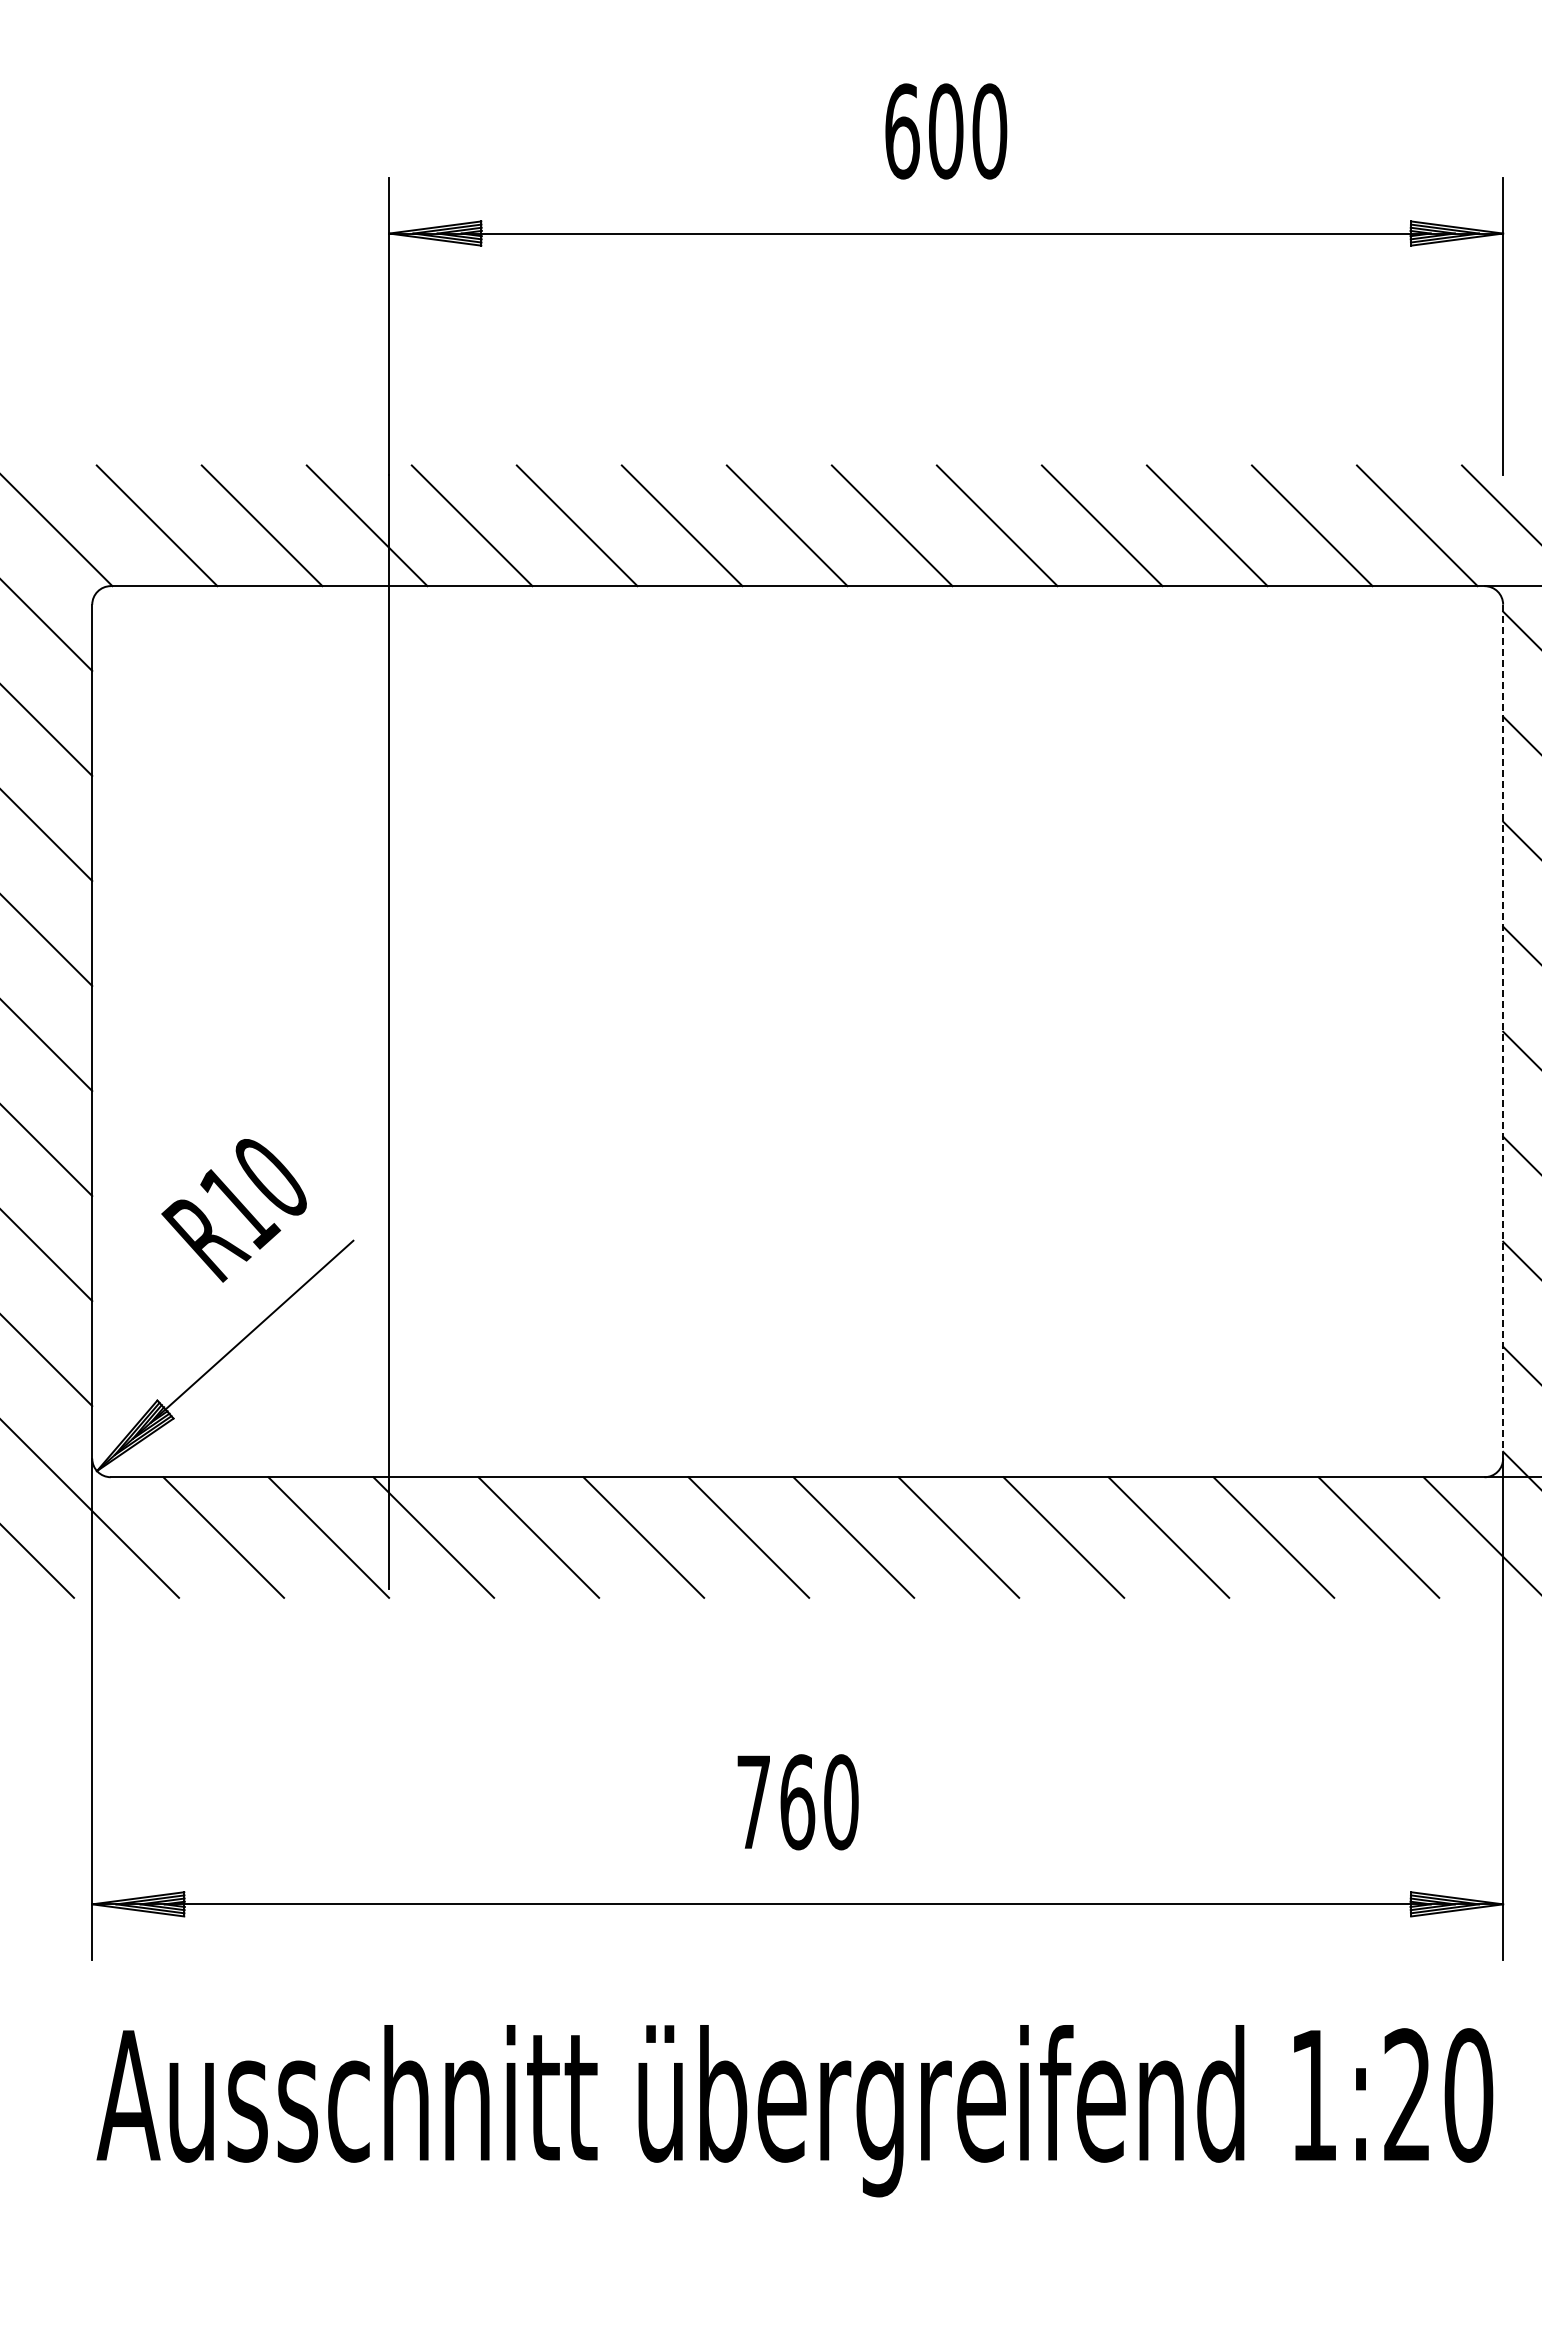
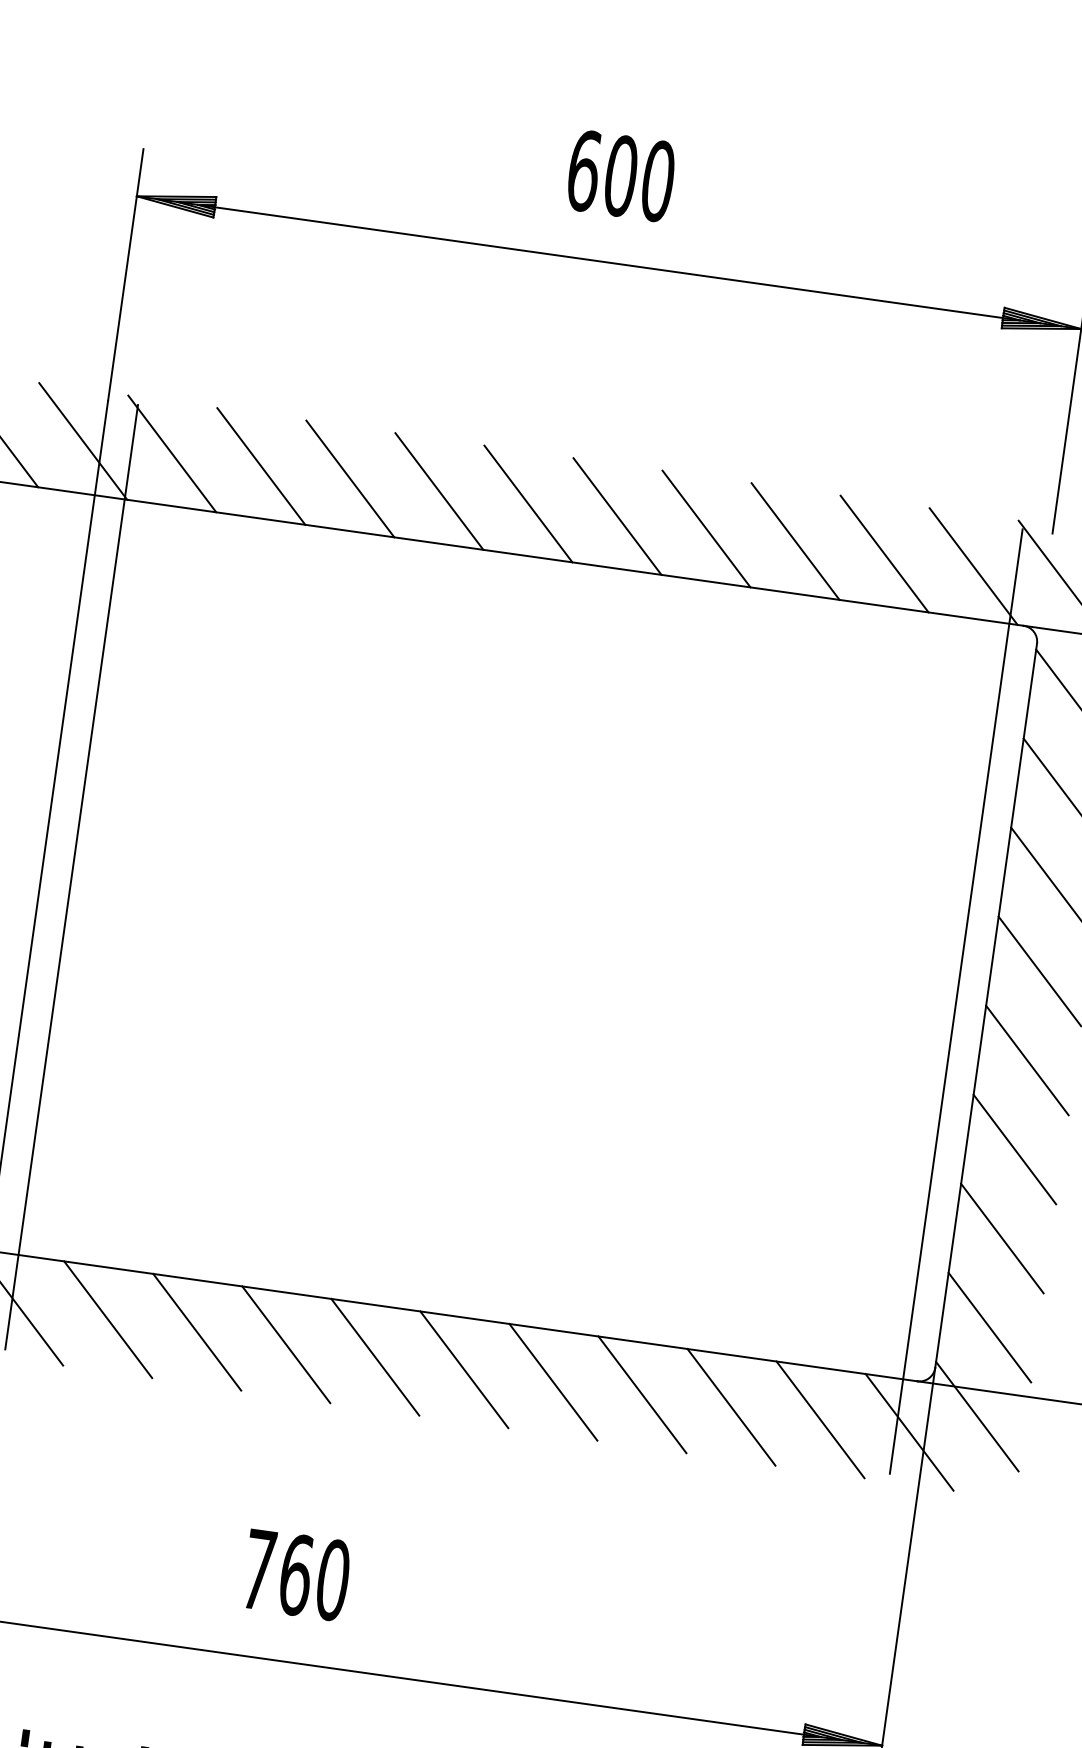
line: (424, 1031) -> (71, 877), added
line: (1467, 1031) -> (955, 1001), added
line: (1503, 1031) -> (986, 1005), dashed -> solid

